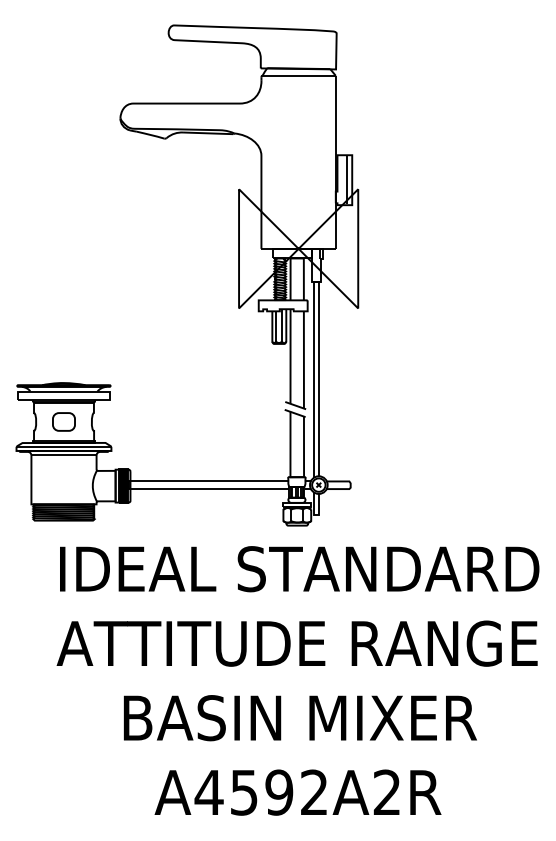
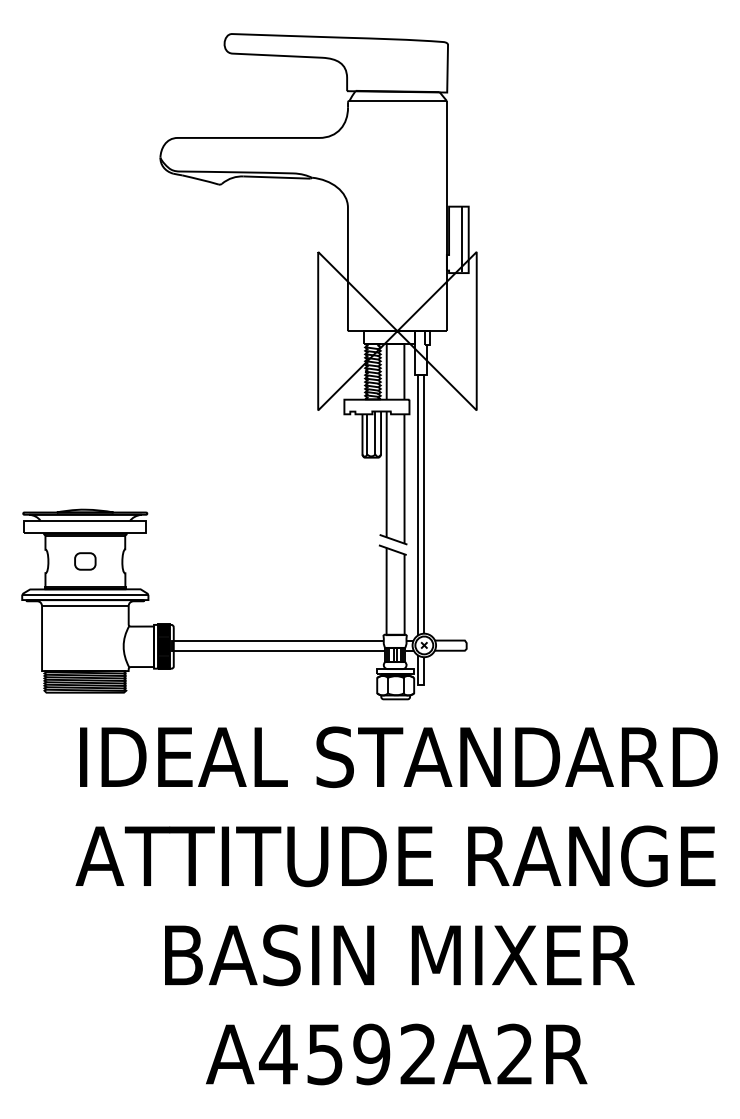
part: (63, 421) -> (84, 560), size x0.7

